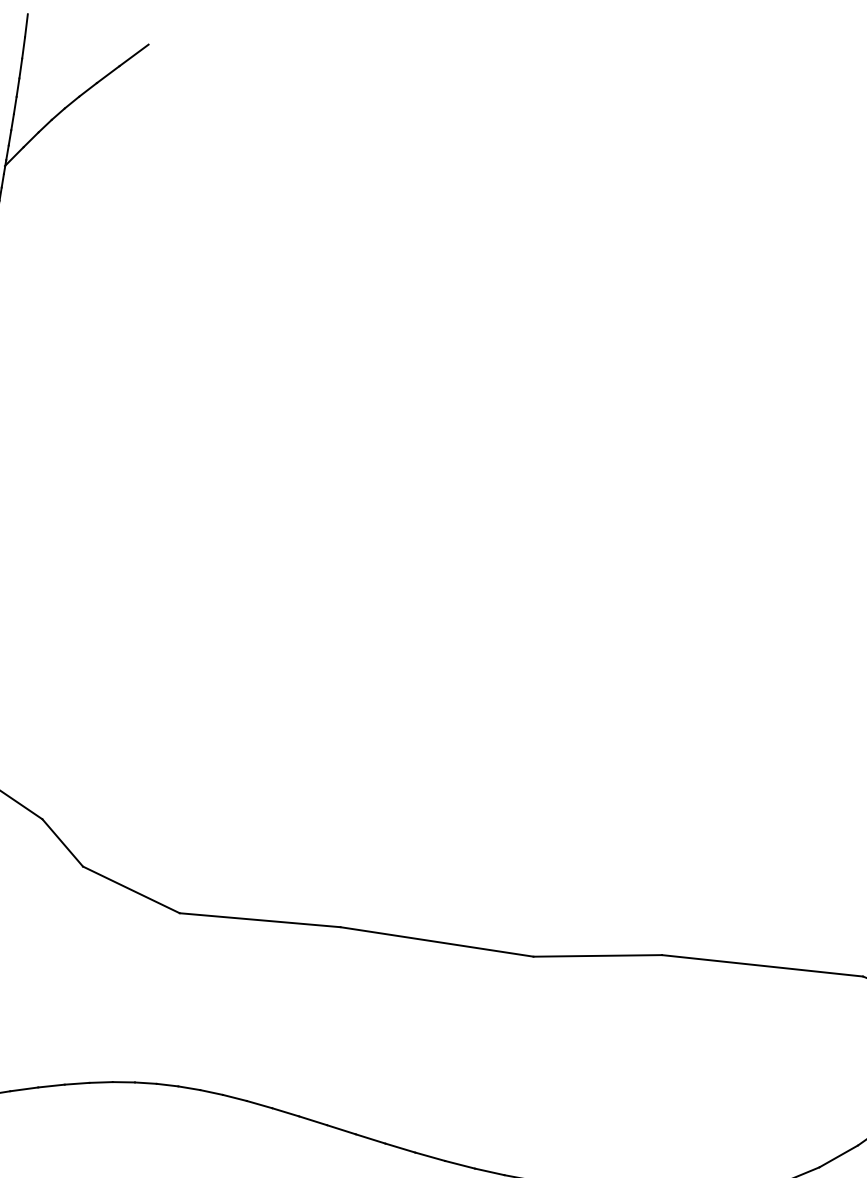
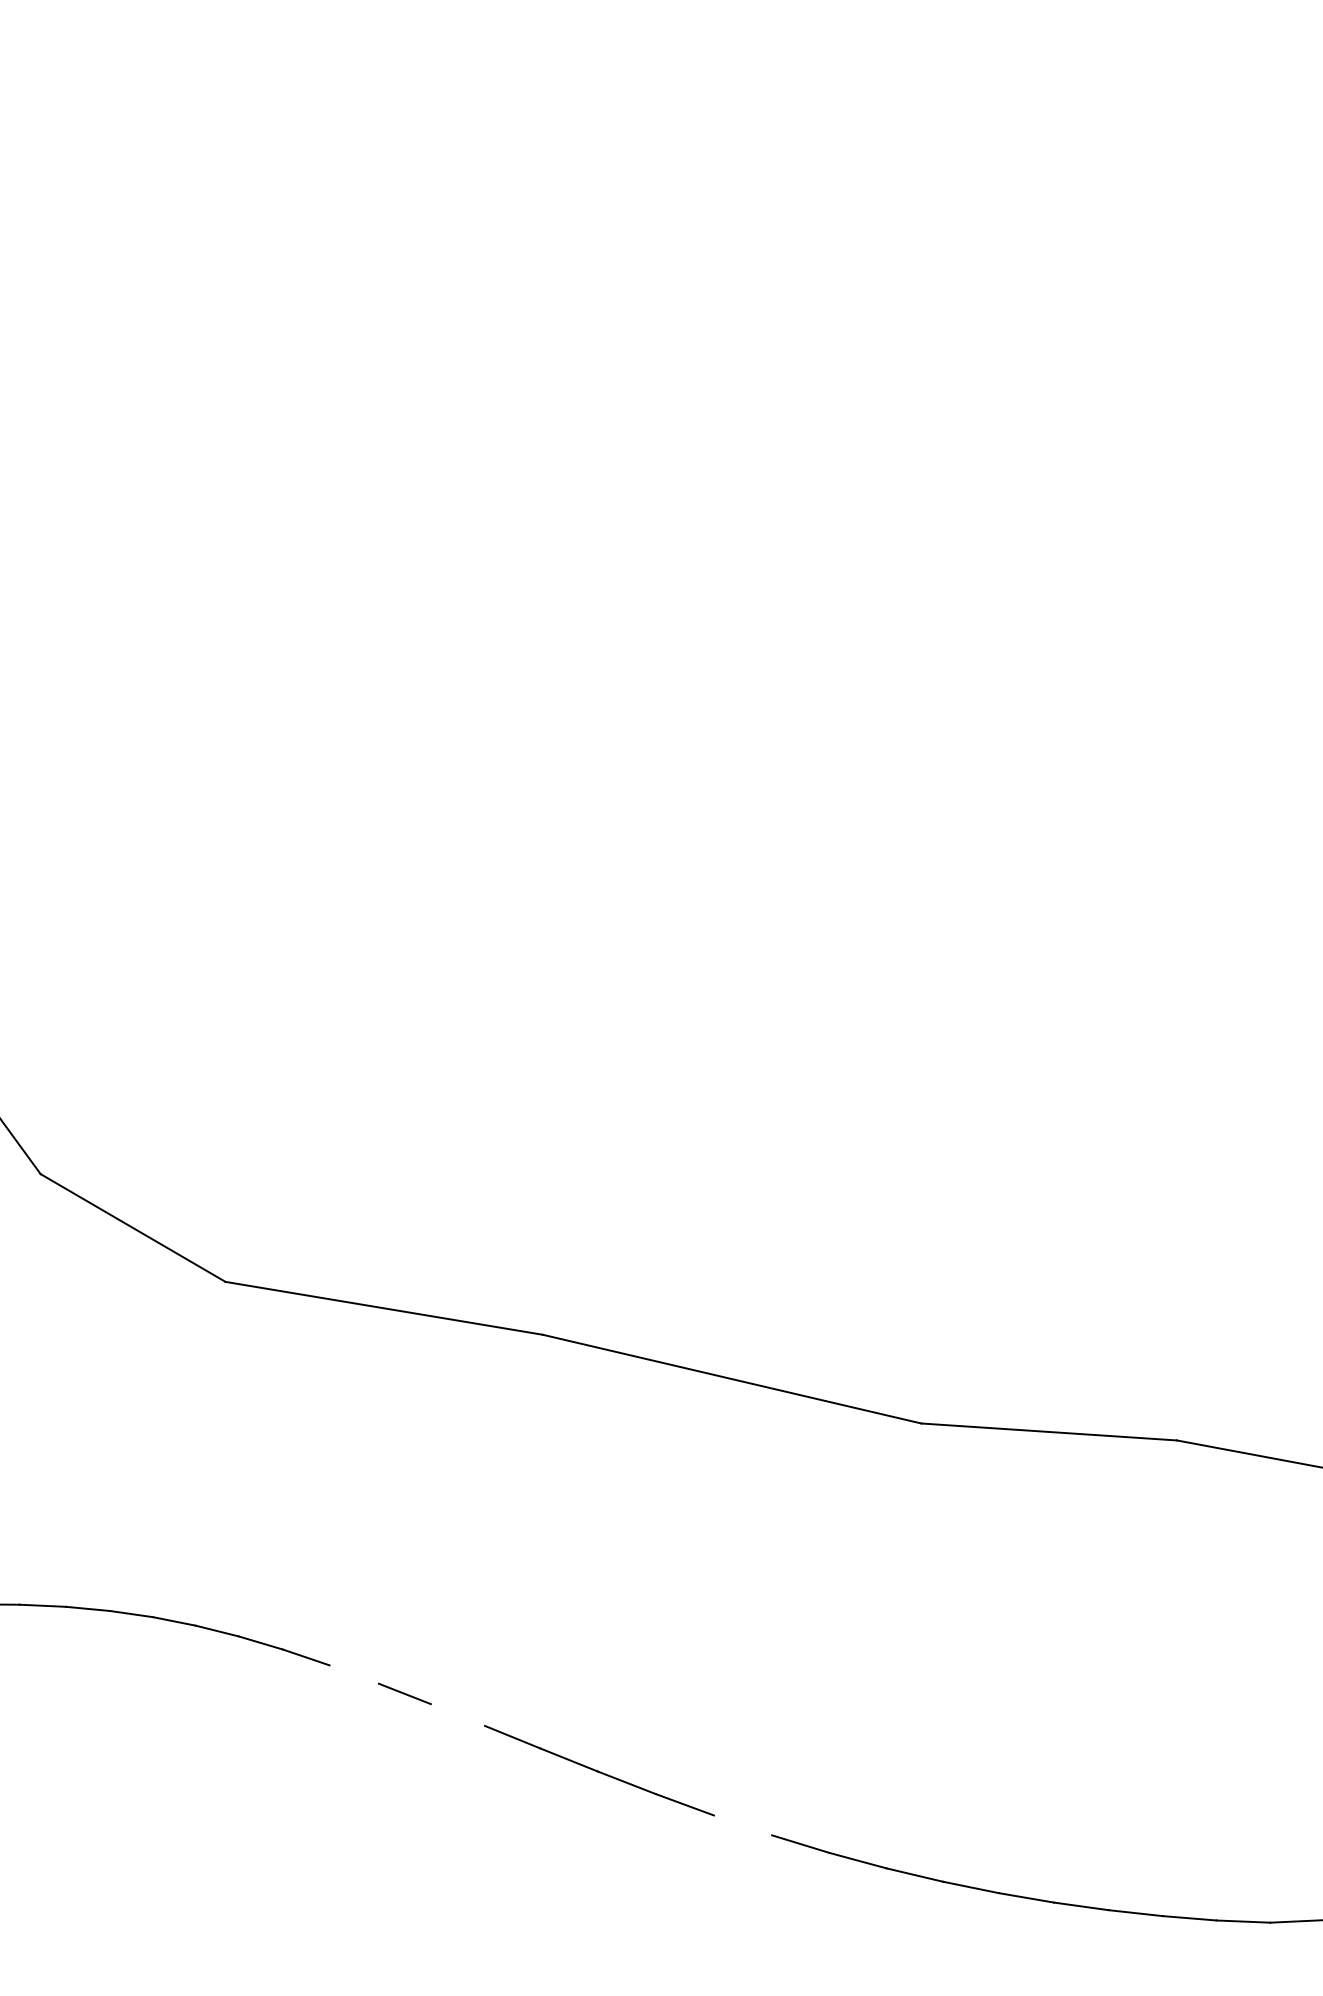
line: (259, 1104) -> (354, 1674), removed
line: (313, 1120) -> (458, 1714), removed
line: (459, 1164) -> (741, 1824), removed

